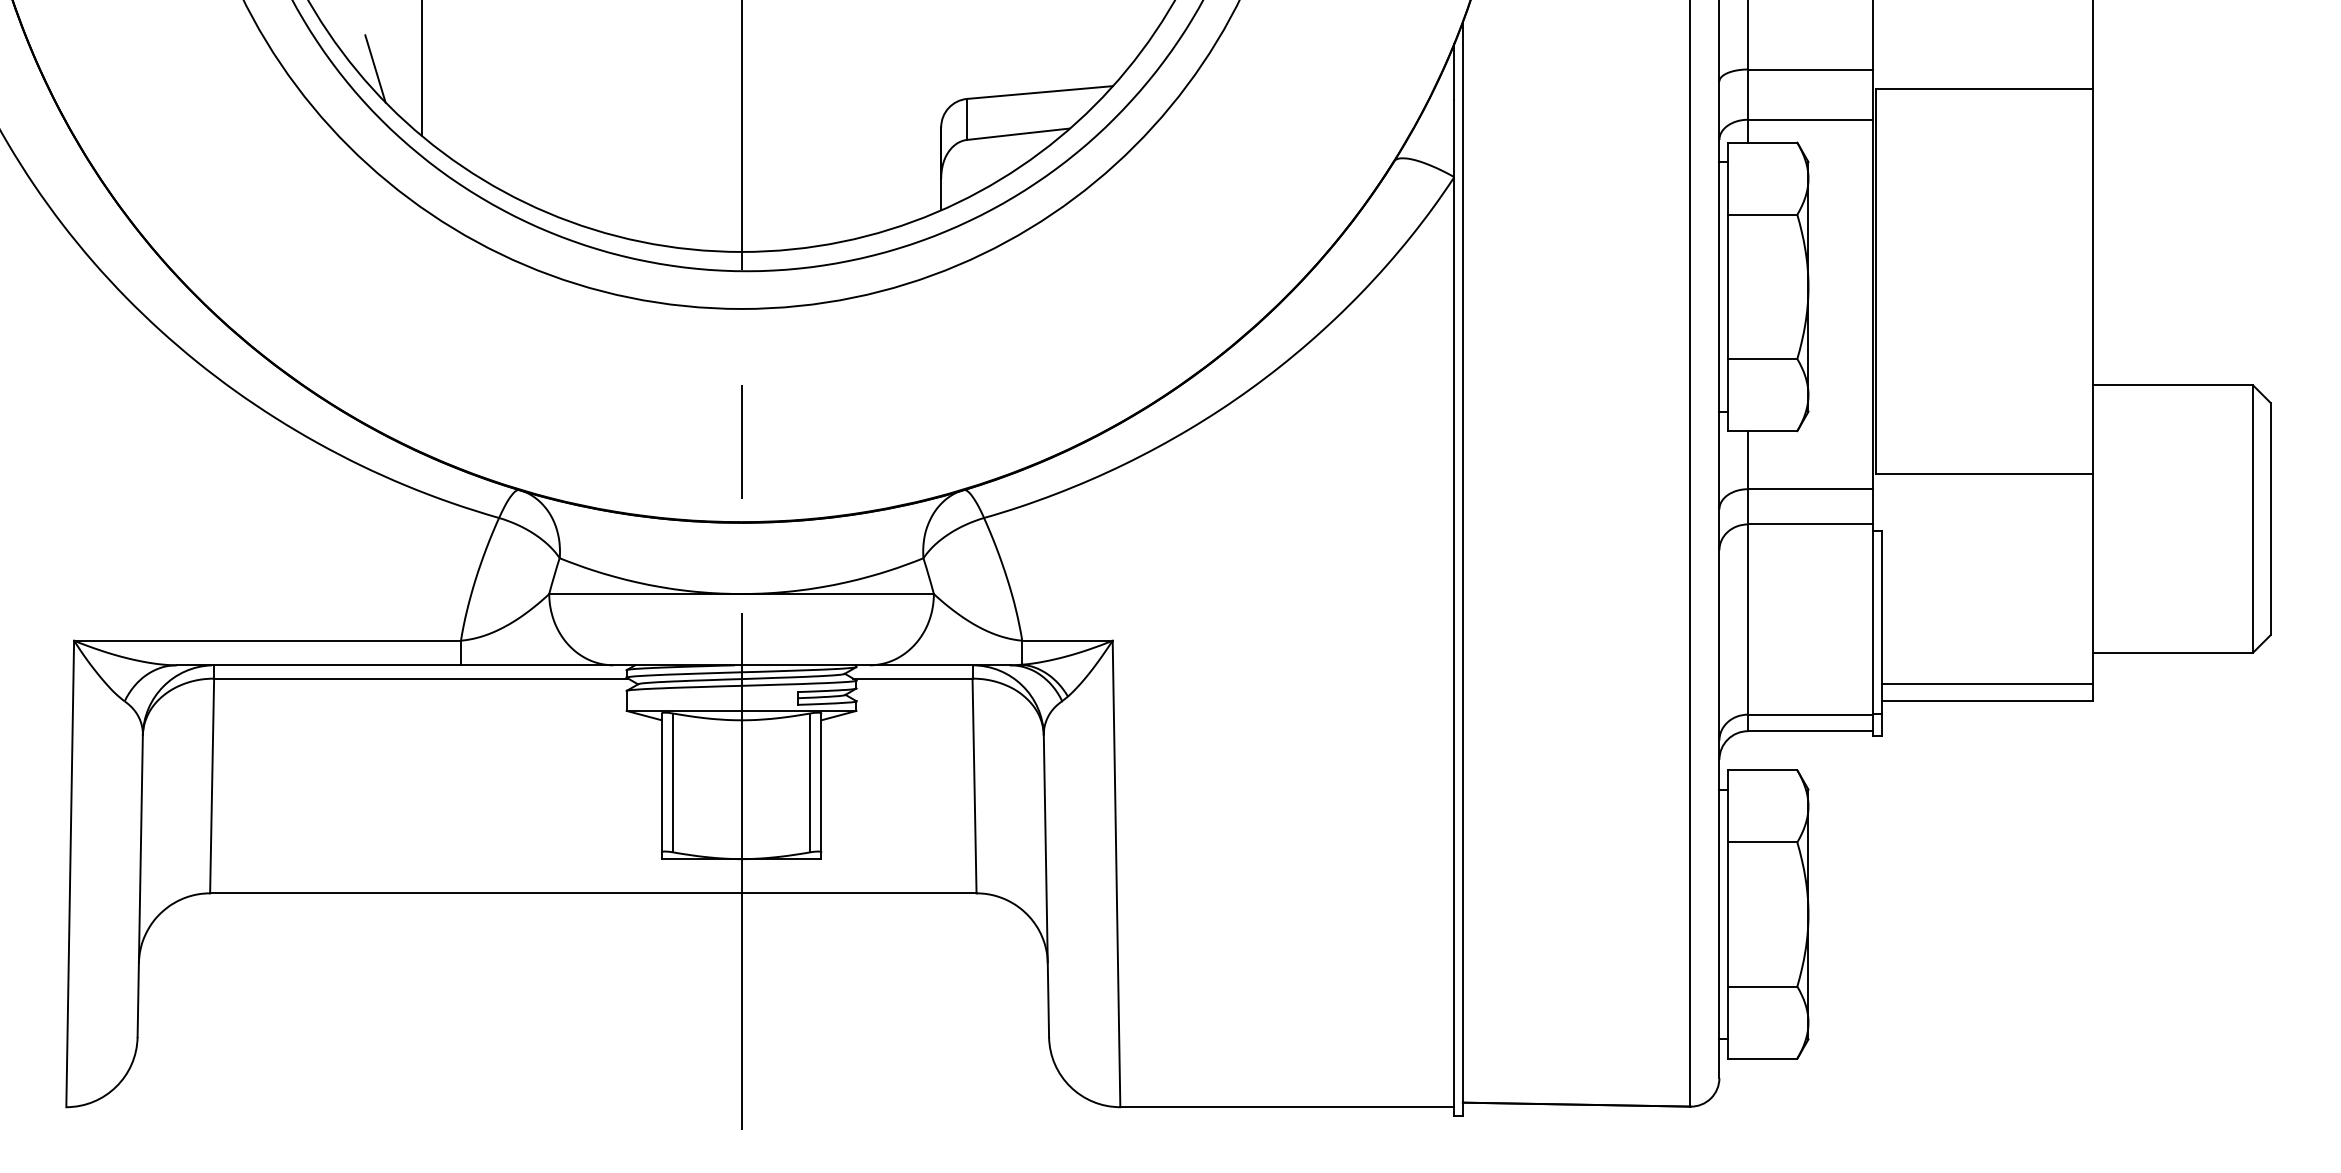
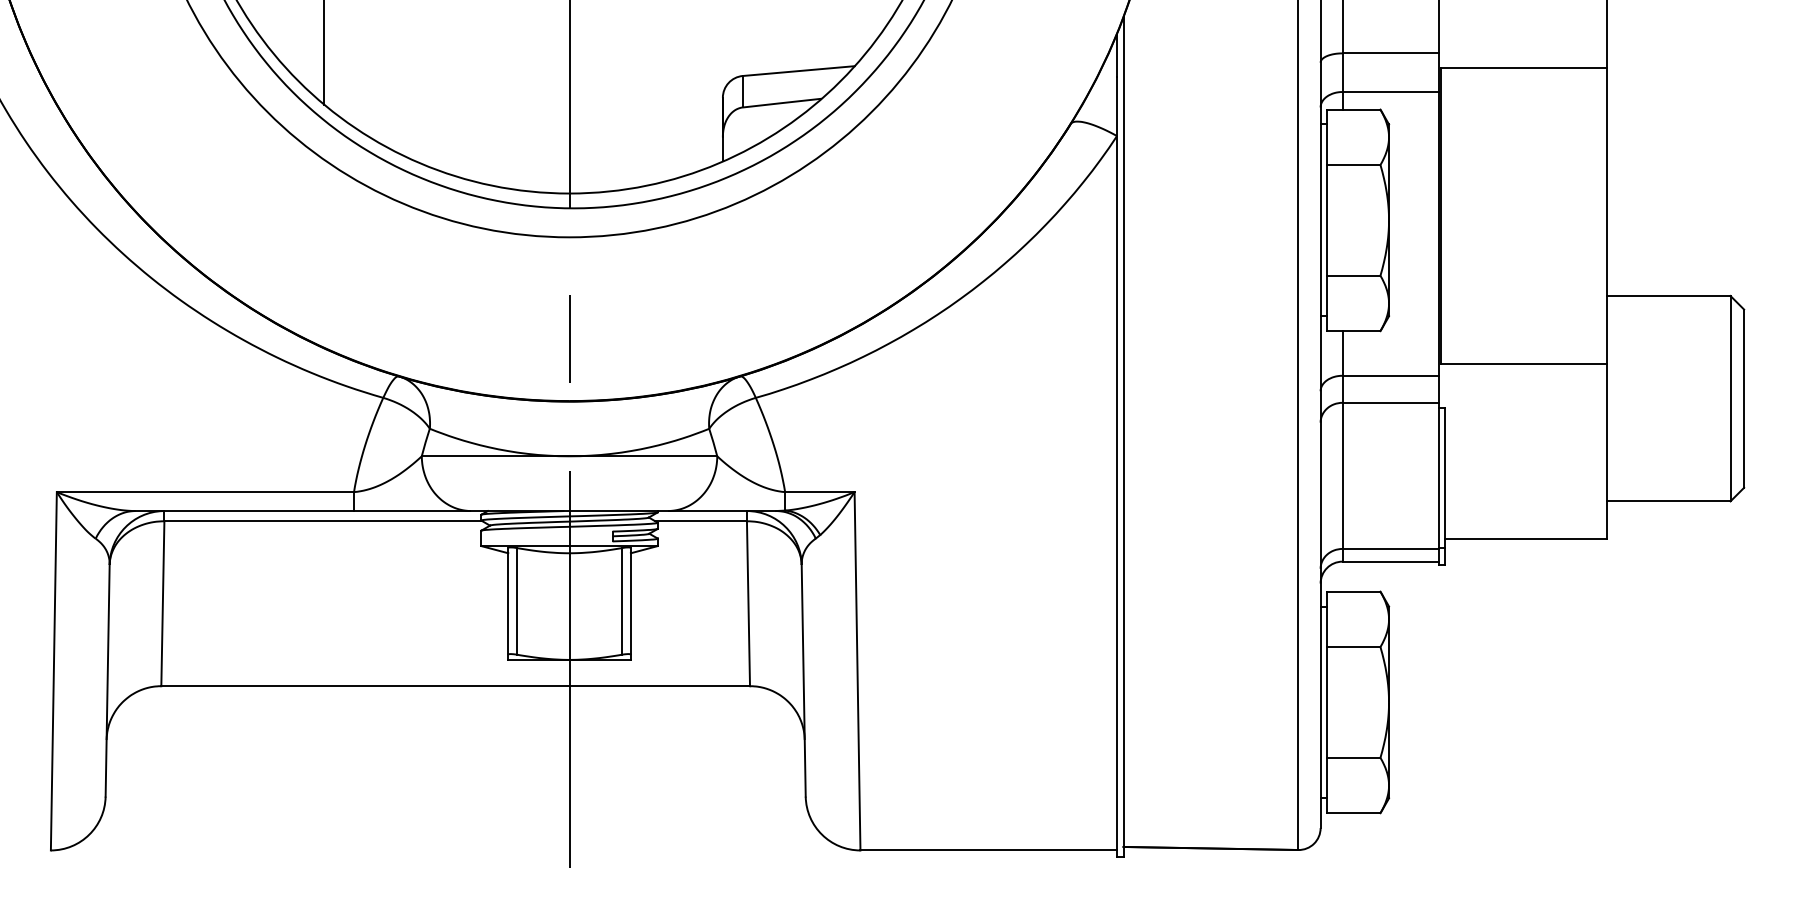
line: (375, 68) -> (288, 52), removed
line: (1986, 684) -> (1525, 525), removed

